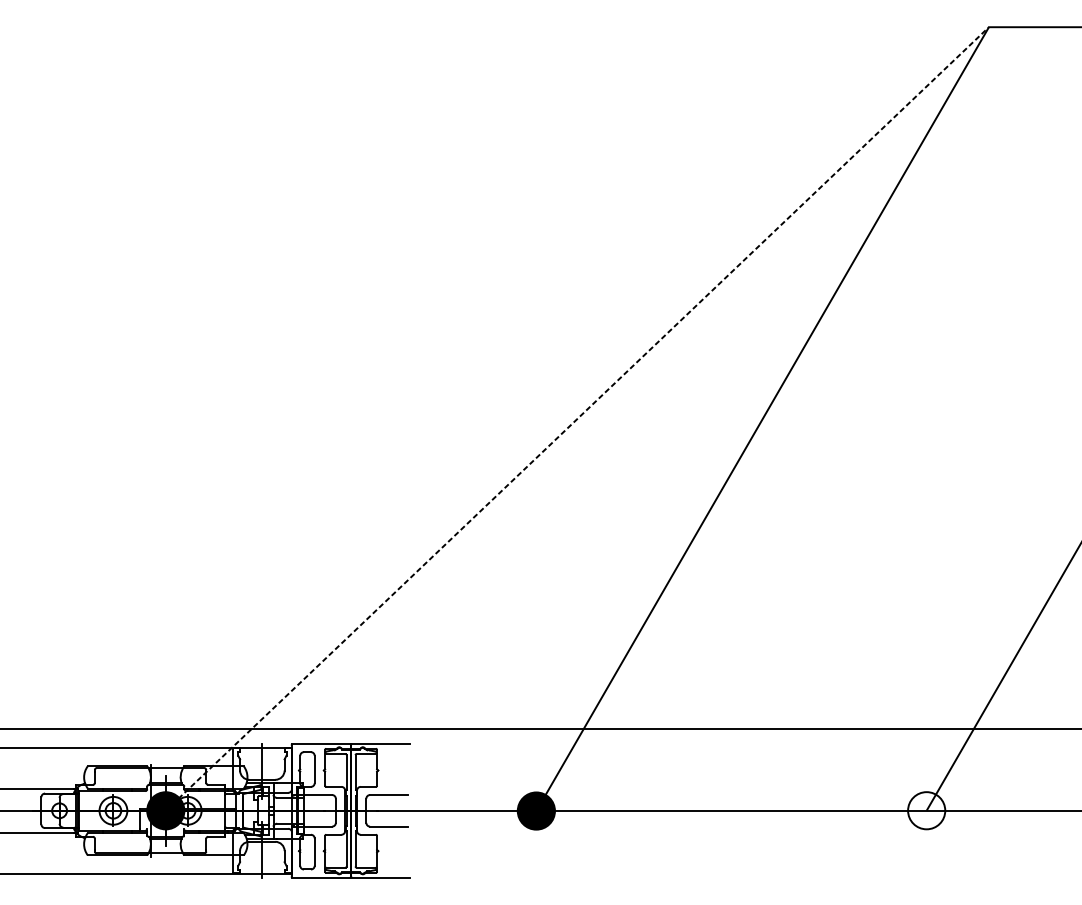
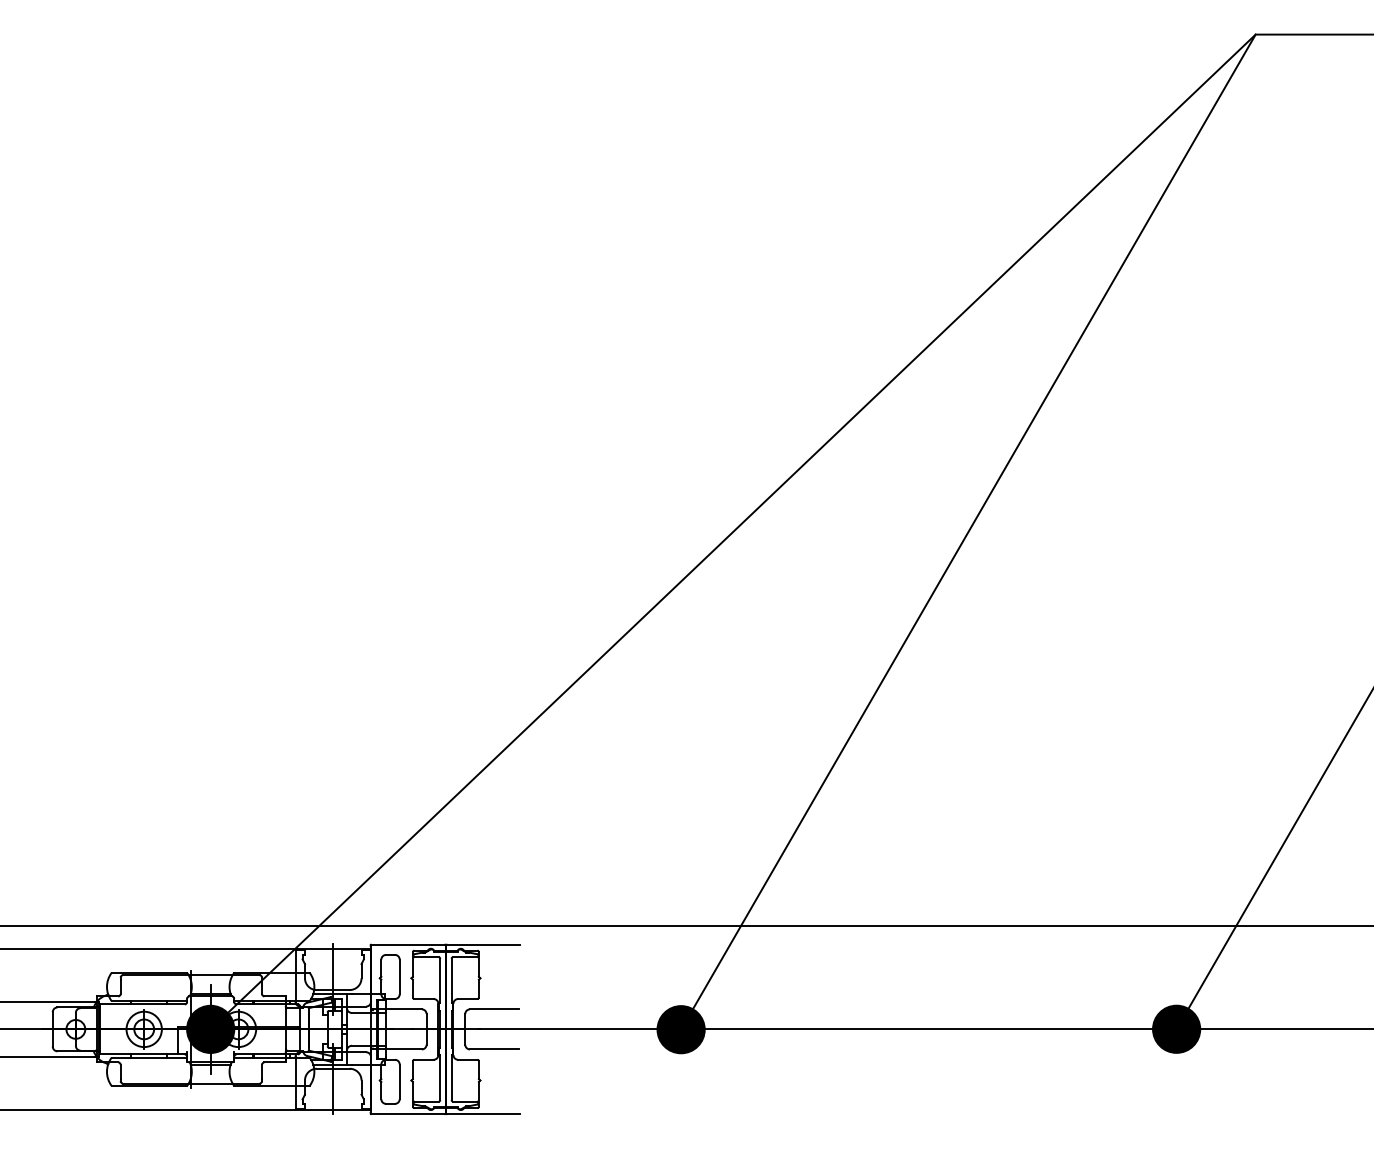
line: (577, 418) -> (733, 531), dashed -> solid
fill: (926, 810) -> (1176, 1028), added

